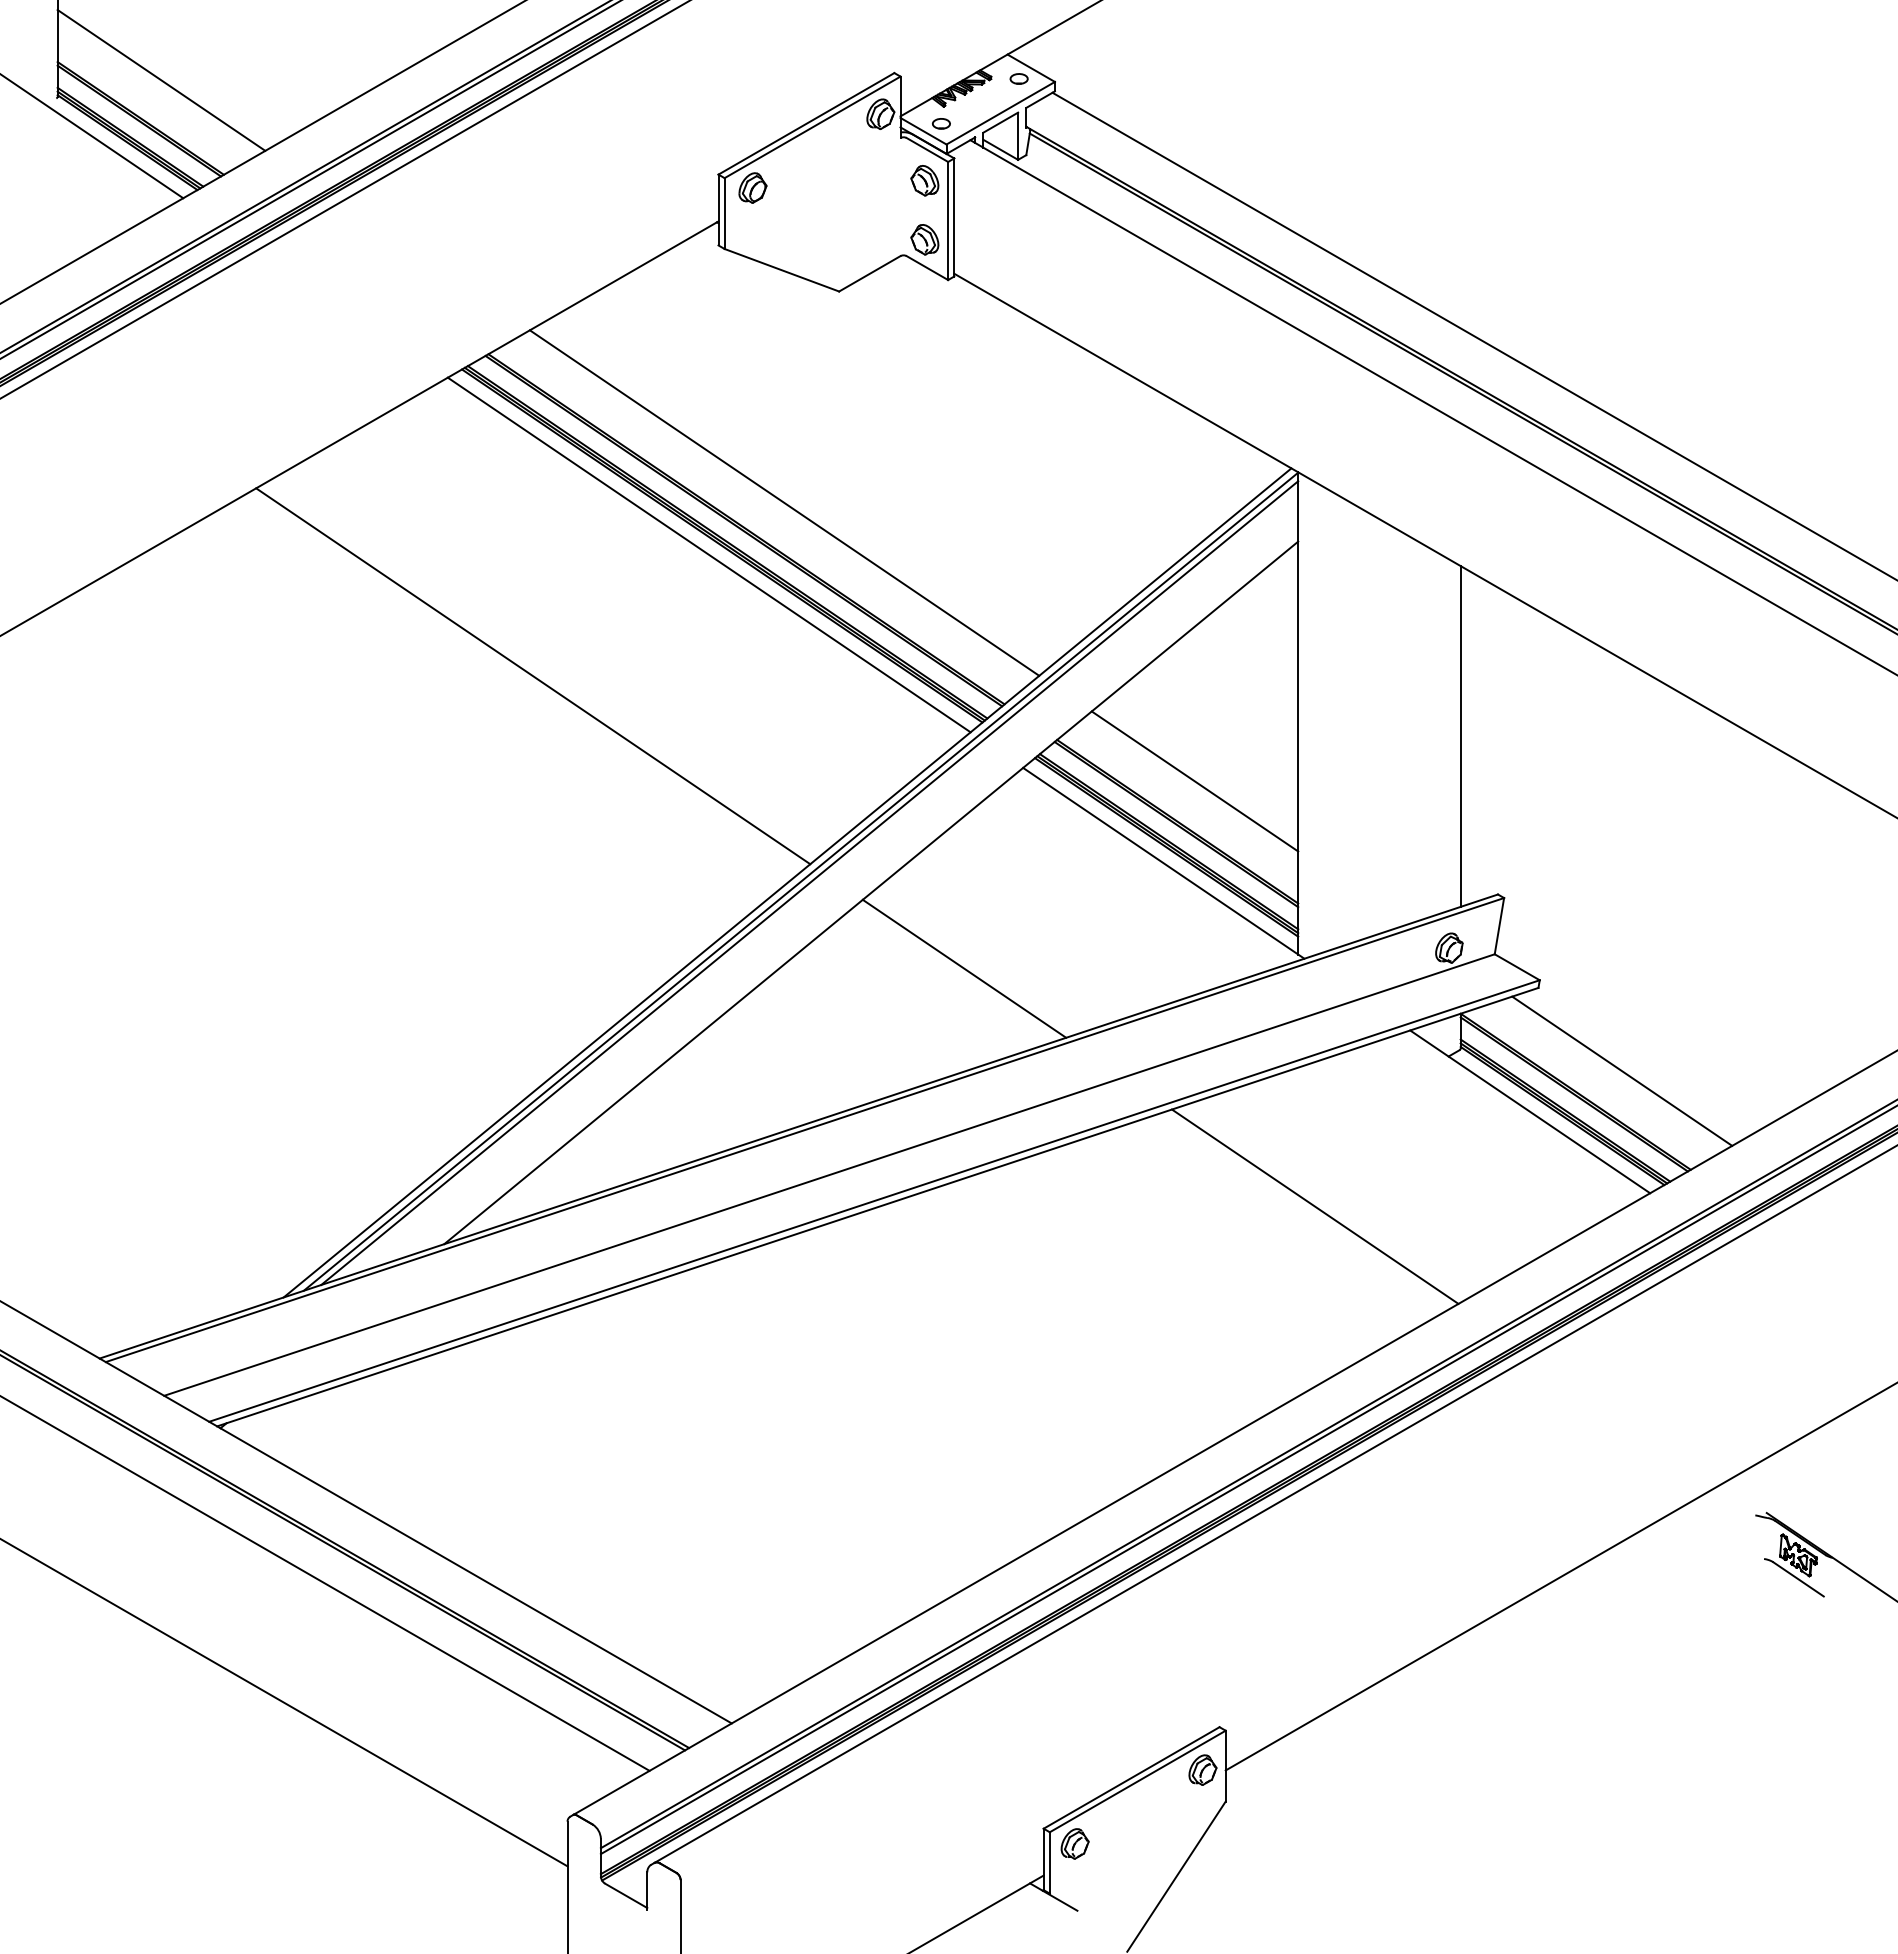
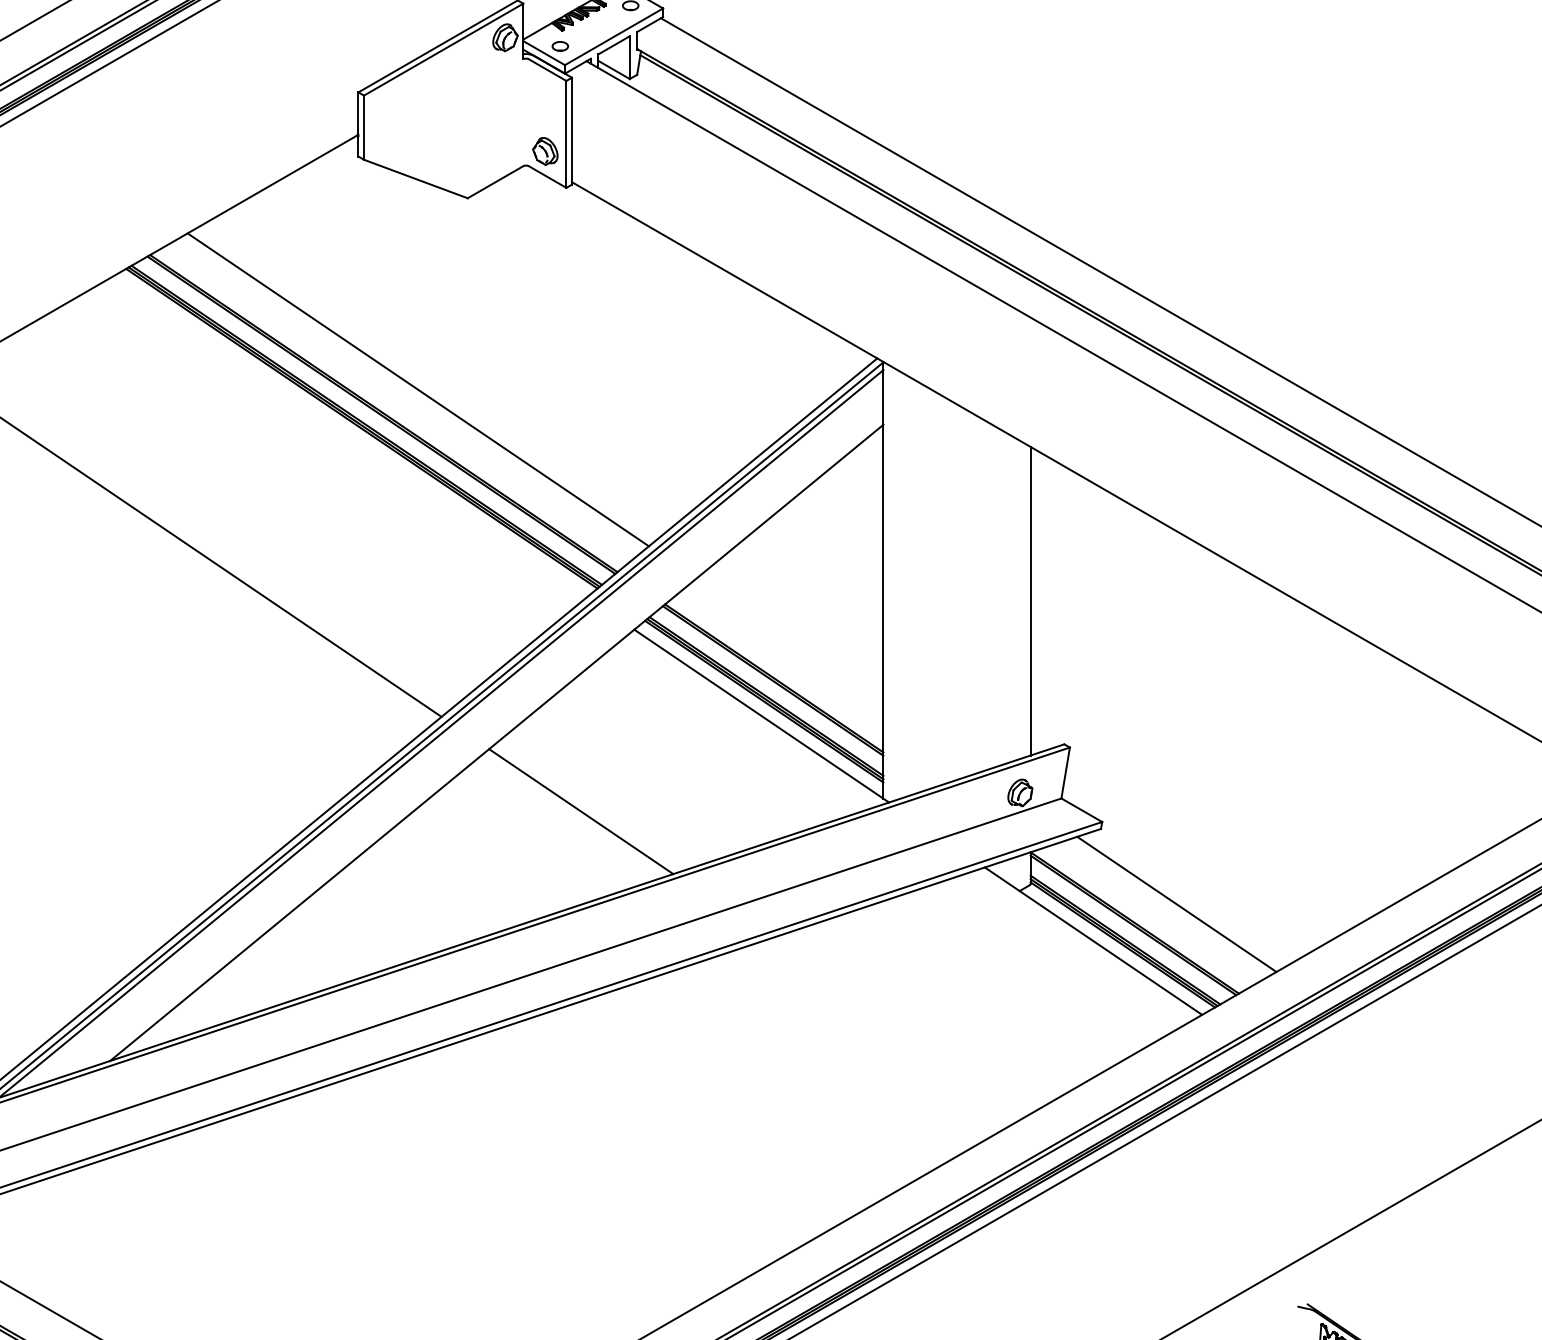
part: (924, 180) -> (545, 97), removed
part: (752, 187) -> (389, 104), removed
line: (708, 554) -> (349, 436), removed
line: (1194, 781) -> (789, 641), removed
line: (1314, 1206) -> (898, 1026), removed

